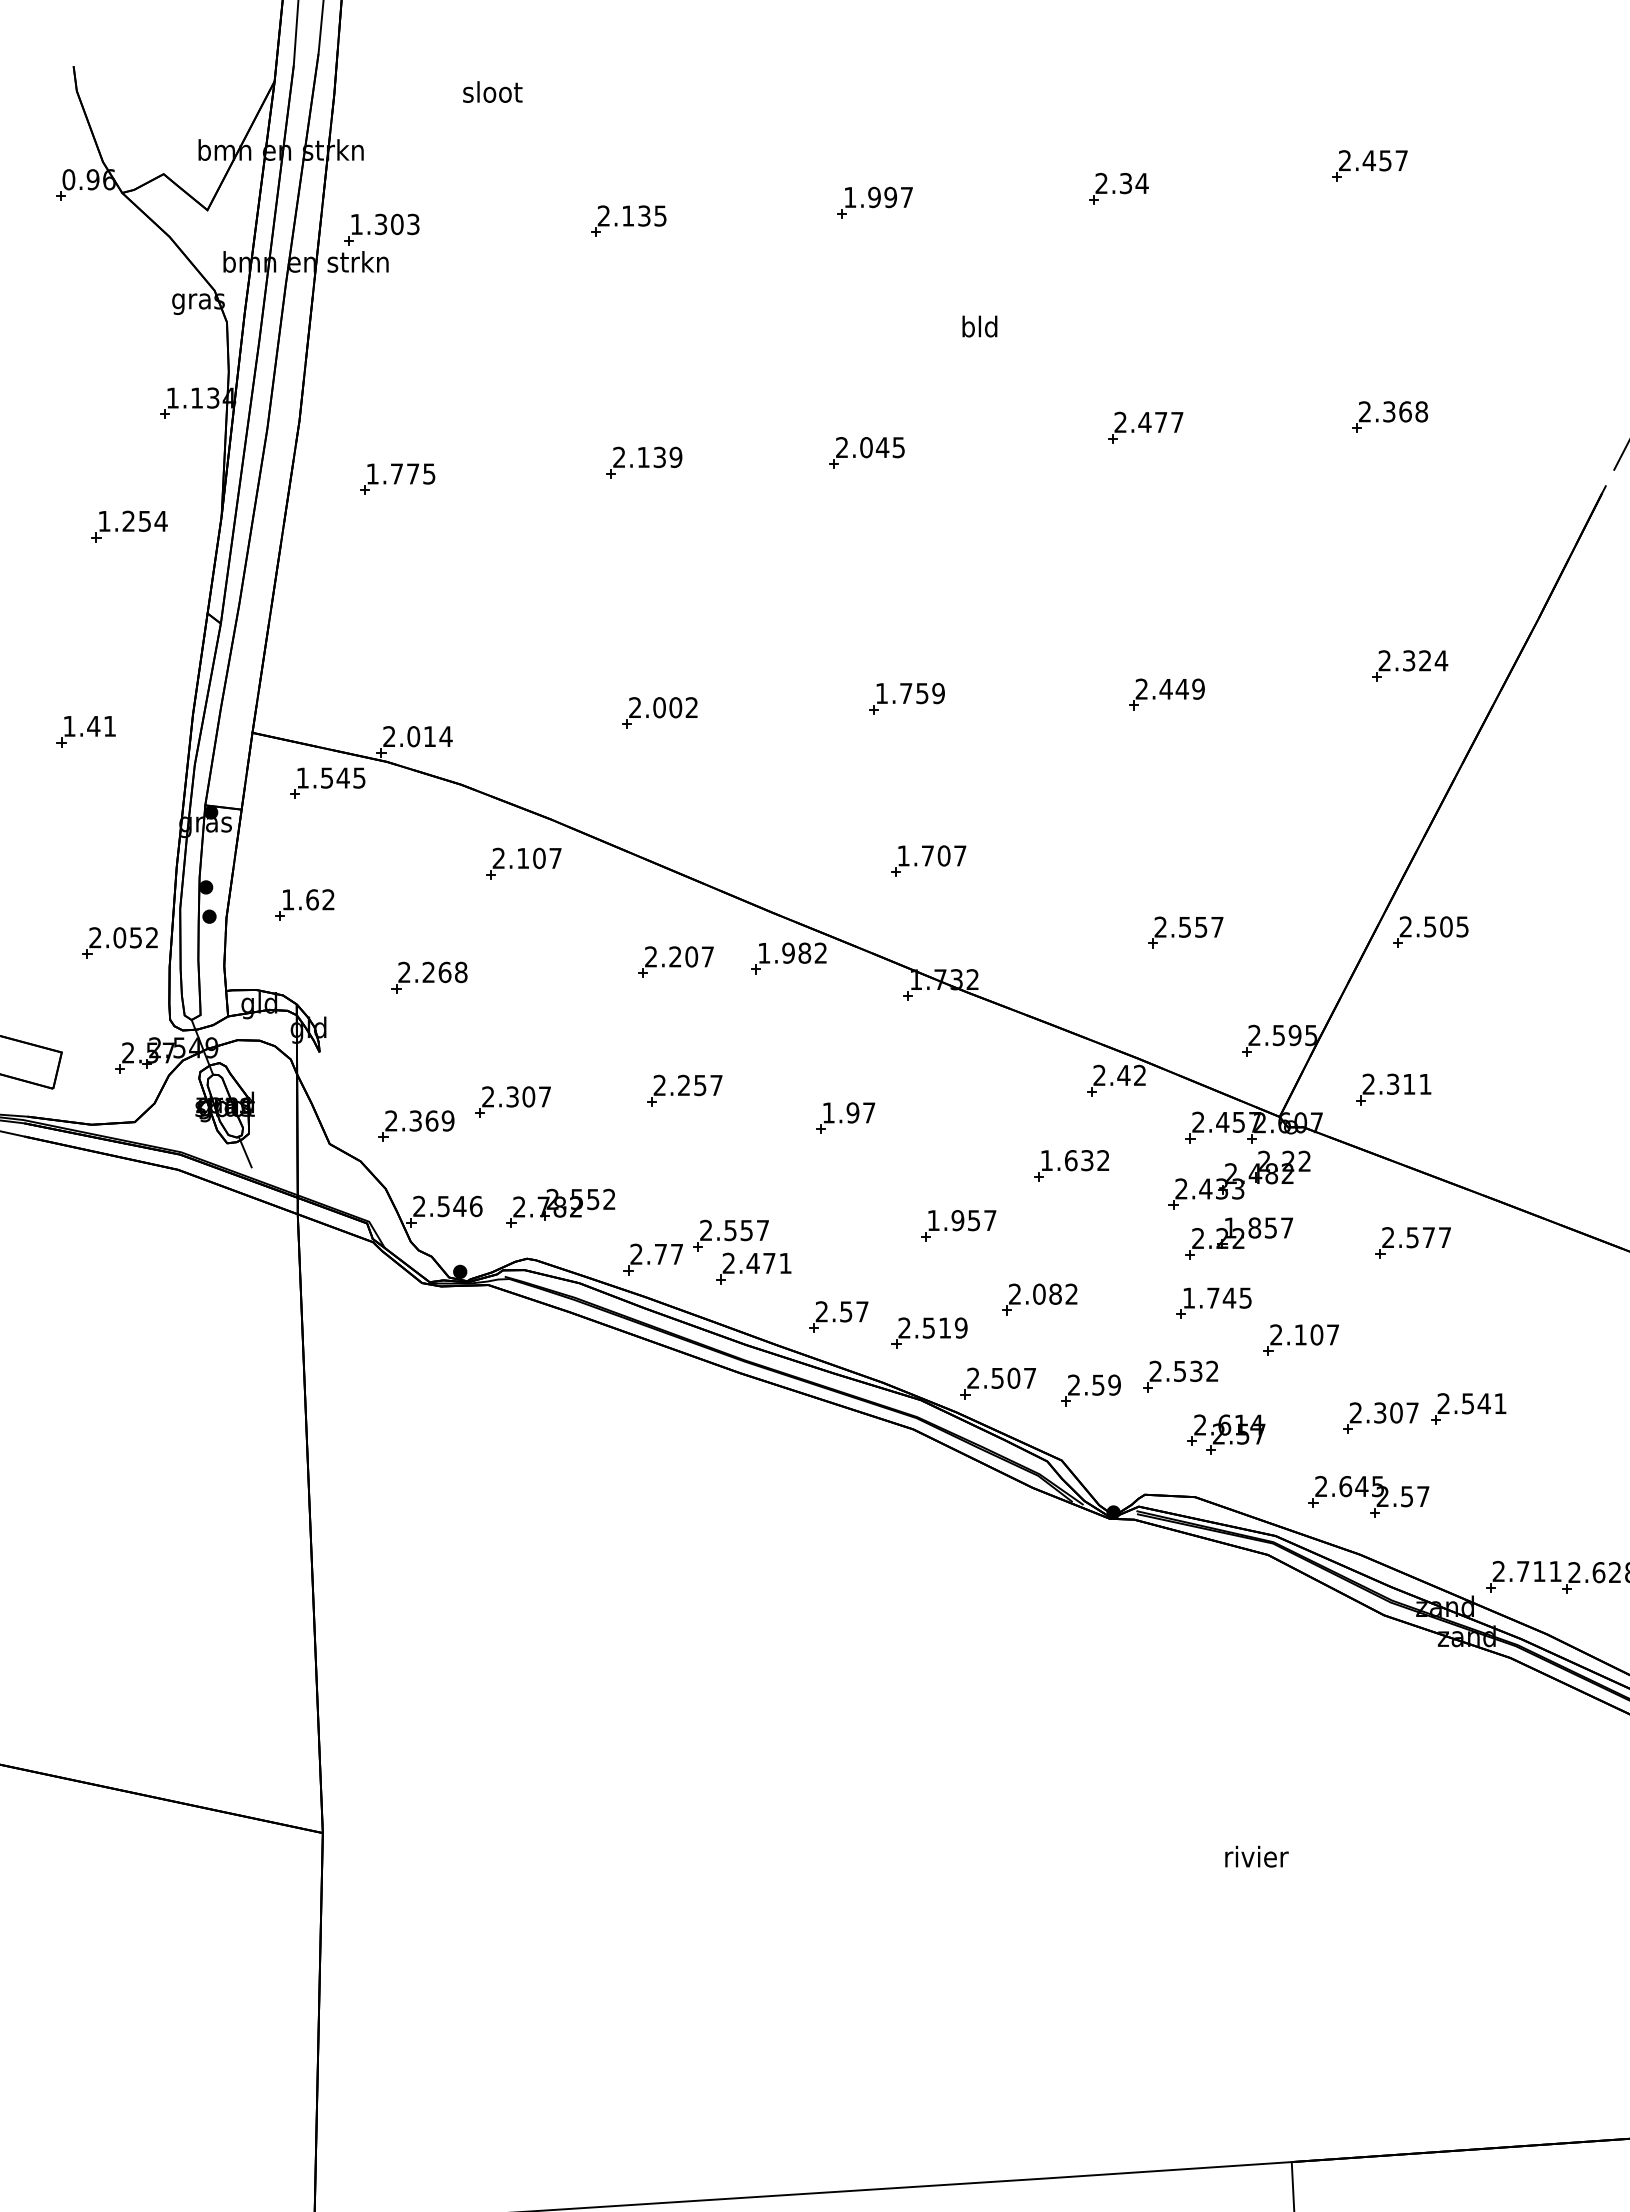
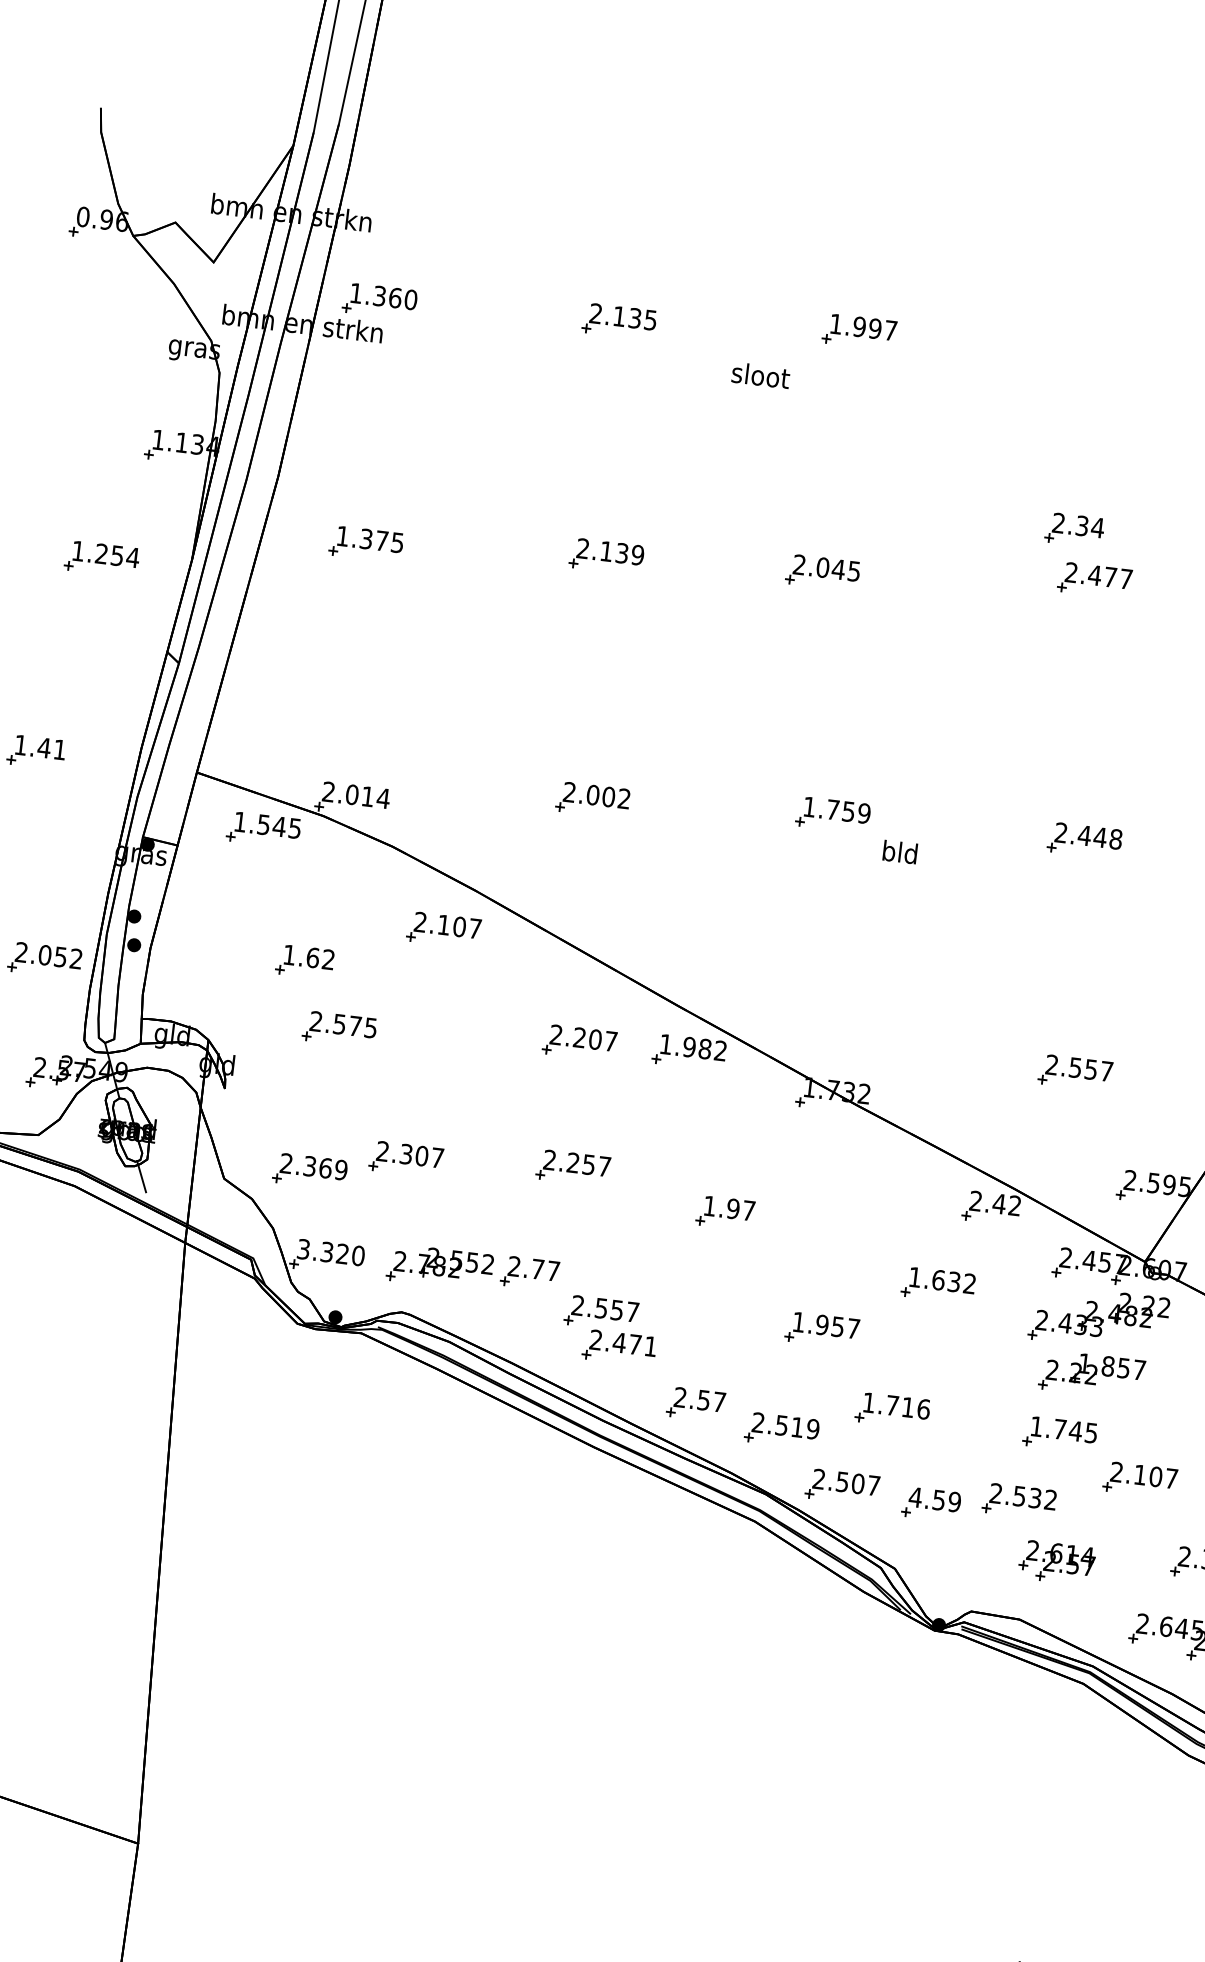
text: (492, 91) -> (760, 374), moved
part: (1118, 188) -> (1074, 529), moved
text: (405, 224) -> (403, 299), 1.303 -> 1.360
text: (979, 326) -> (899, 852), moved
text: (396, 473) -> (365, 538), 1.775 -> 1.375
text: (1198, 688) -> (1116, 838), 2.449 -> 2.448
part: (928, 860) -> (835, 973), removed
part: (304, 904) -> (304, 961), moved
text: (444, 972) -> (354, 1026), 2.268 -> 2.575
text: (447, 1206) -> (330, 1252), 2.546 -> 3.320
part: (652, 1259) -> (529, 1273), moved
text: (1043, 1293) -> (896, 1405), 2.082 -> 1.716
text: (1073, 1384) -> (915, 1496), 2.59 -> 4.59

